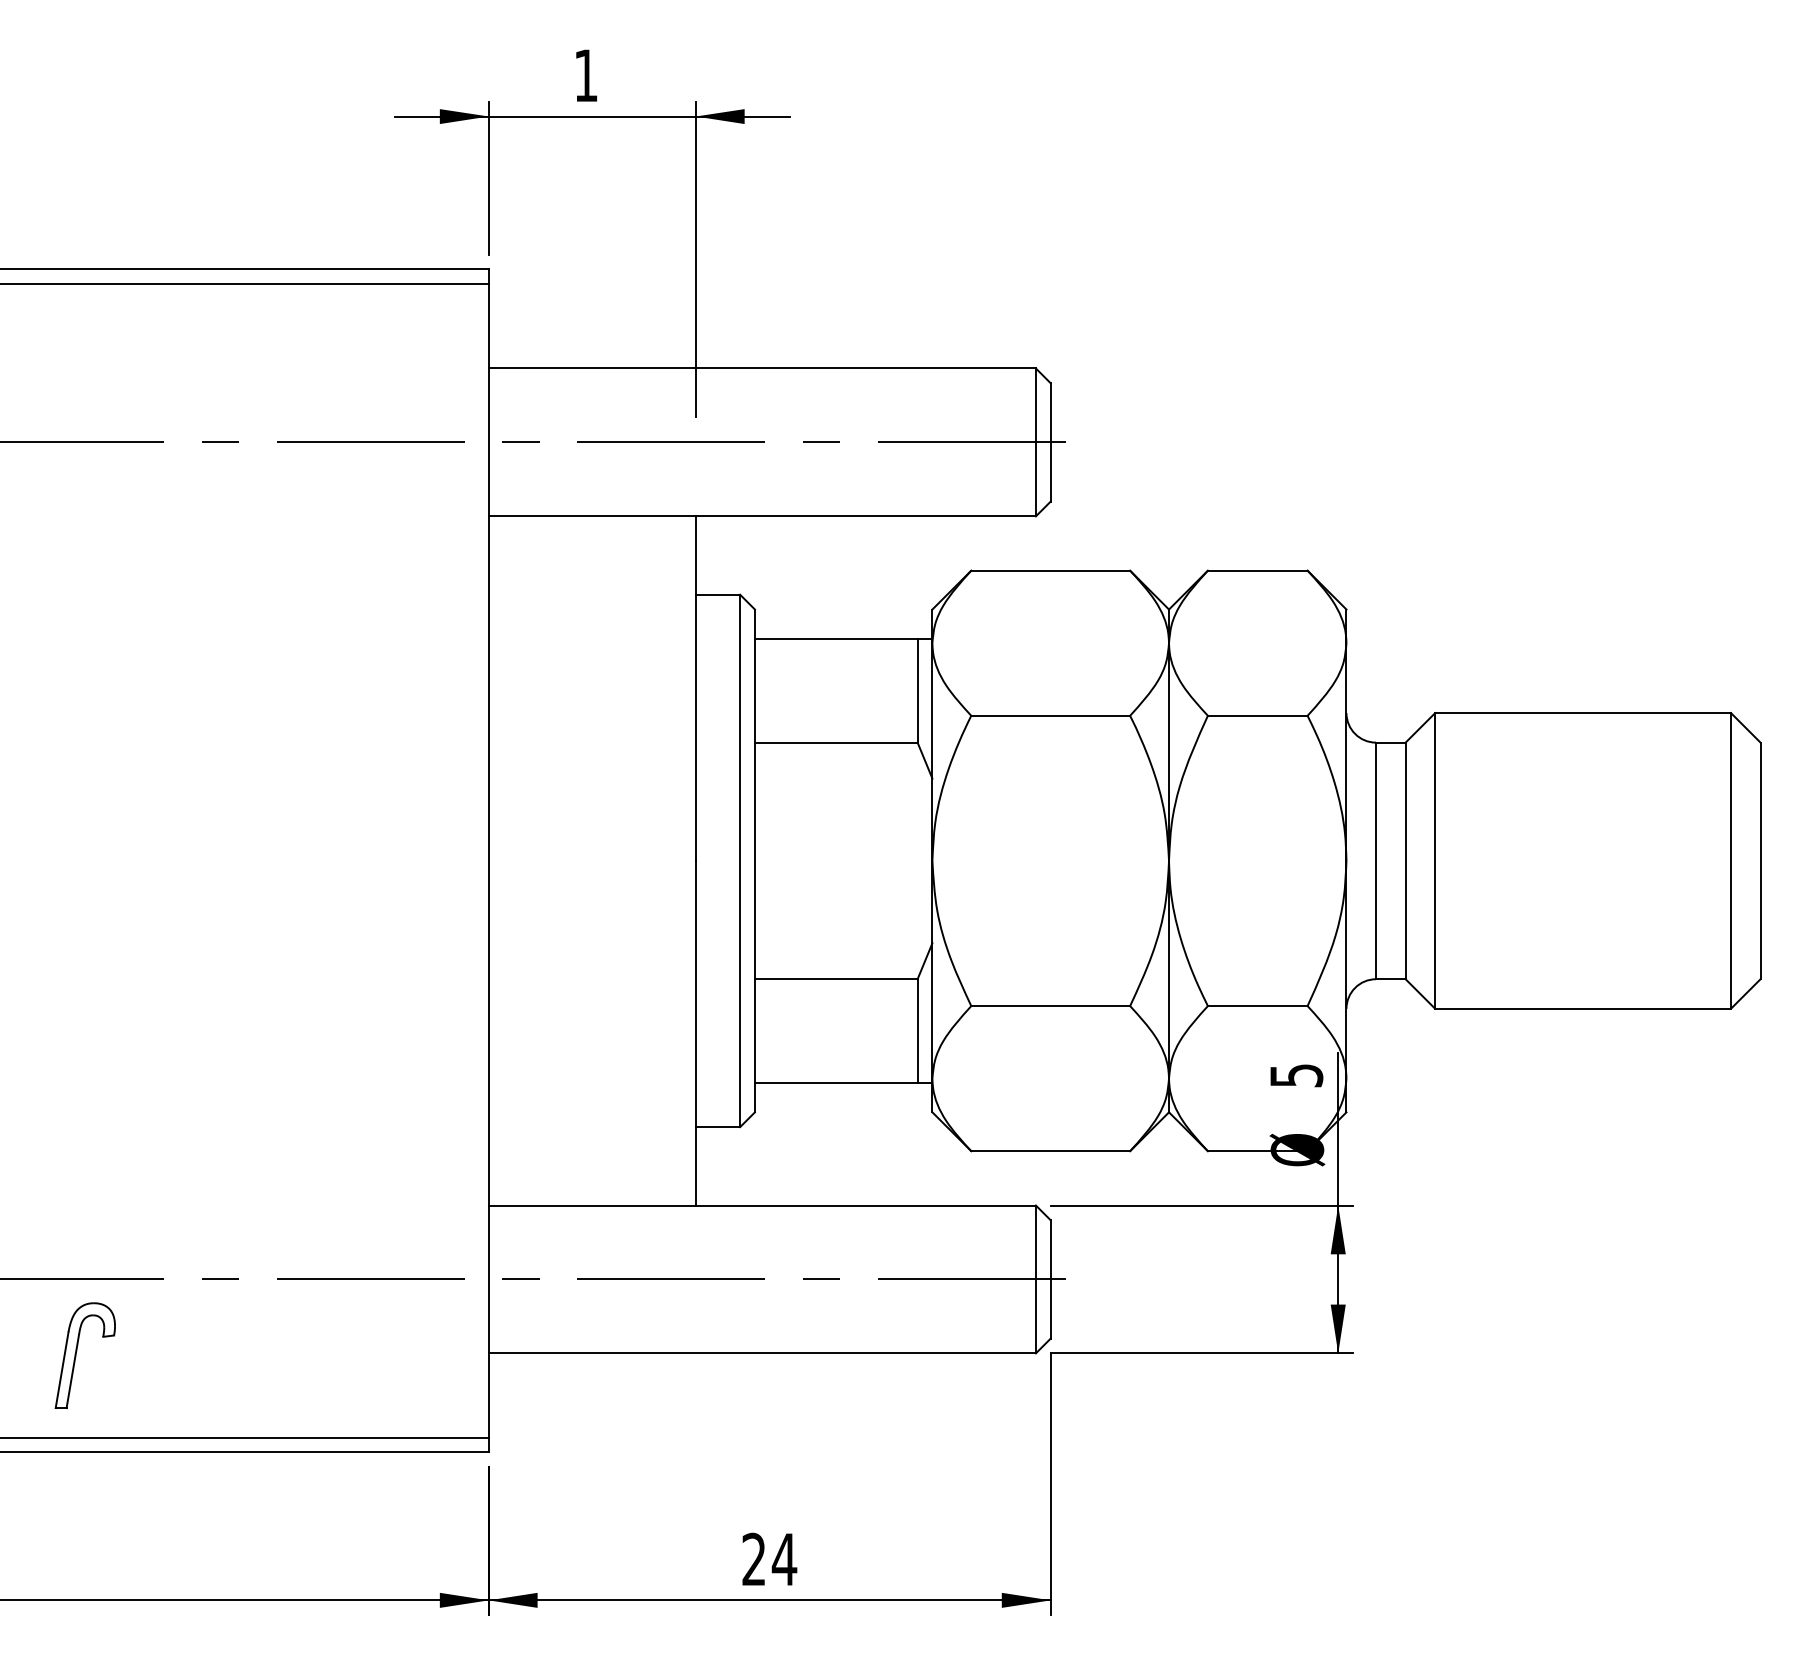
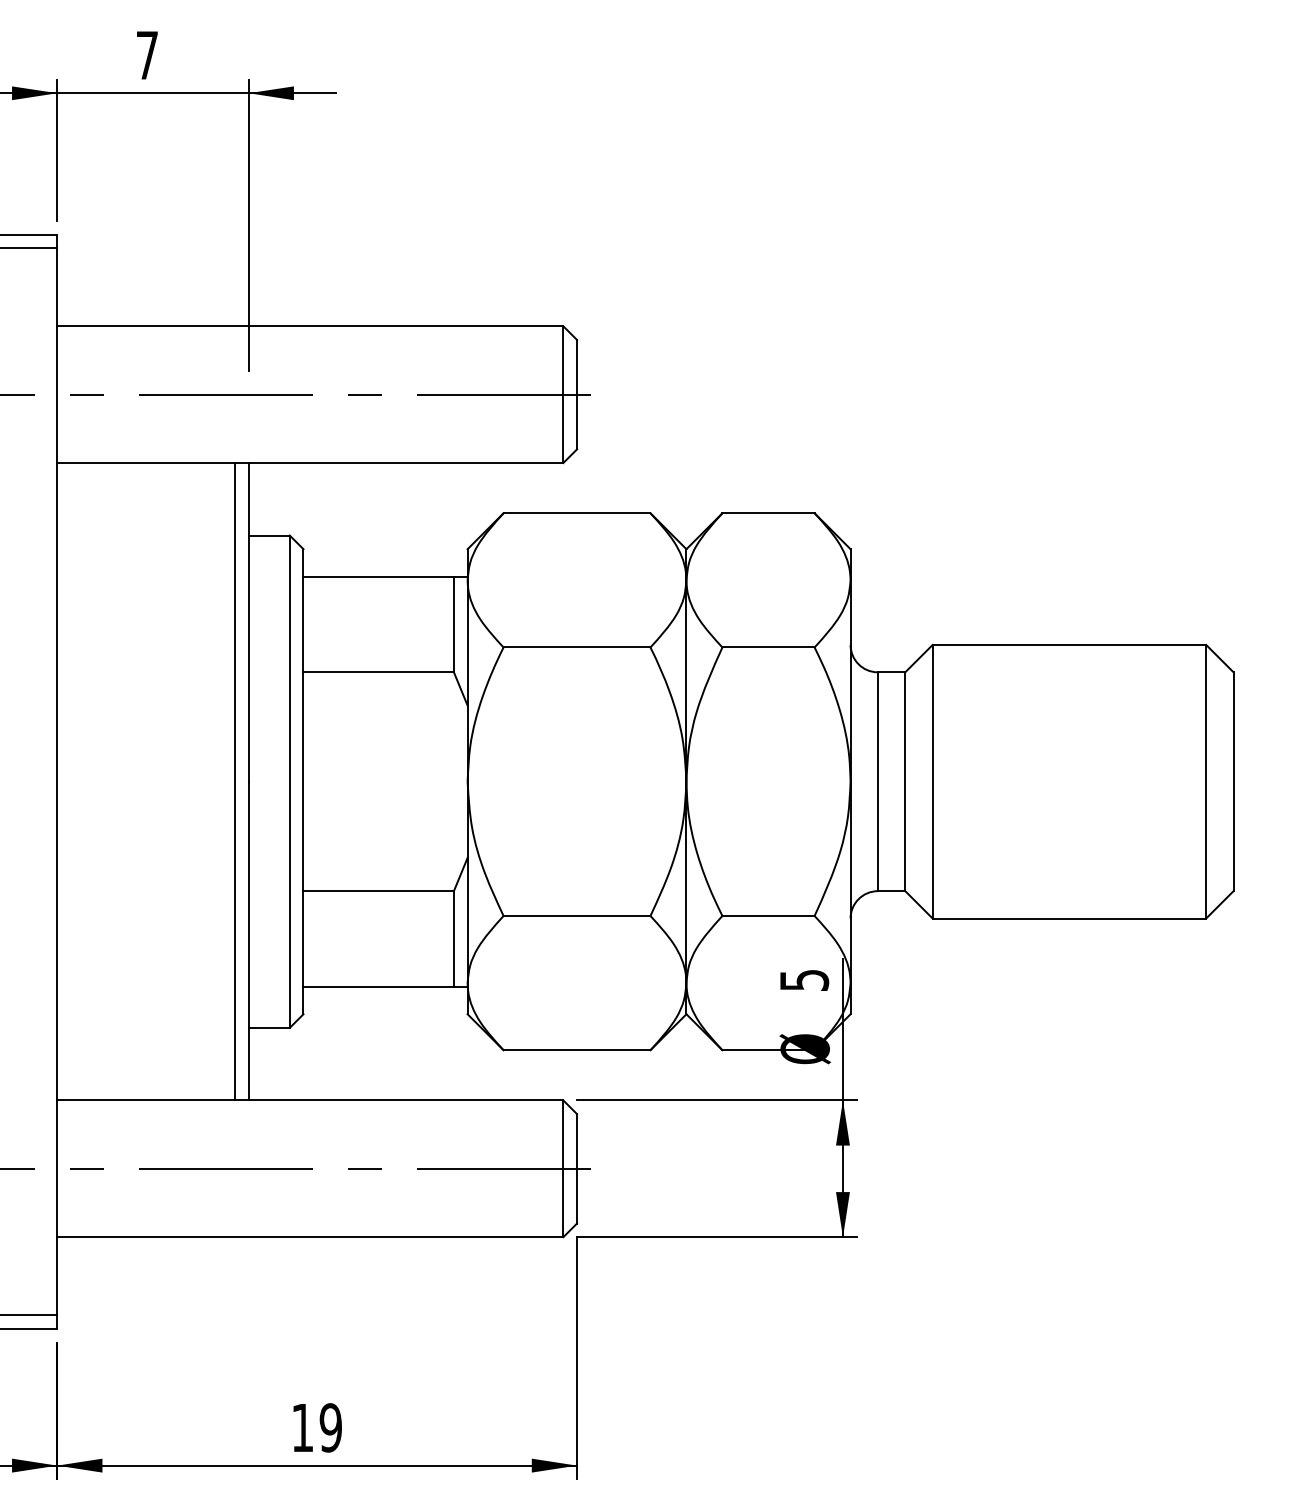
text: (586, 75) -> (147, 55), 1 -> 7
line: (681, 860) -> (235, 781), added
text: (769, 1559) -> (316, 1427), 24 -> 19

